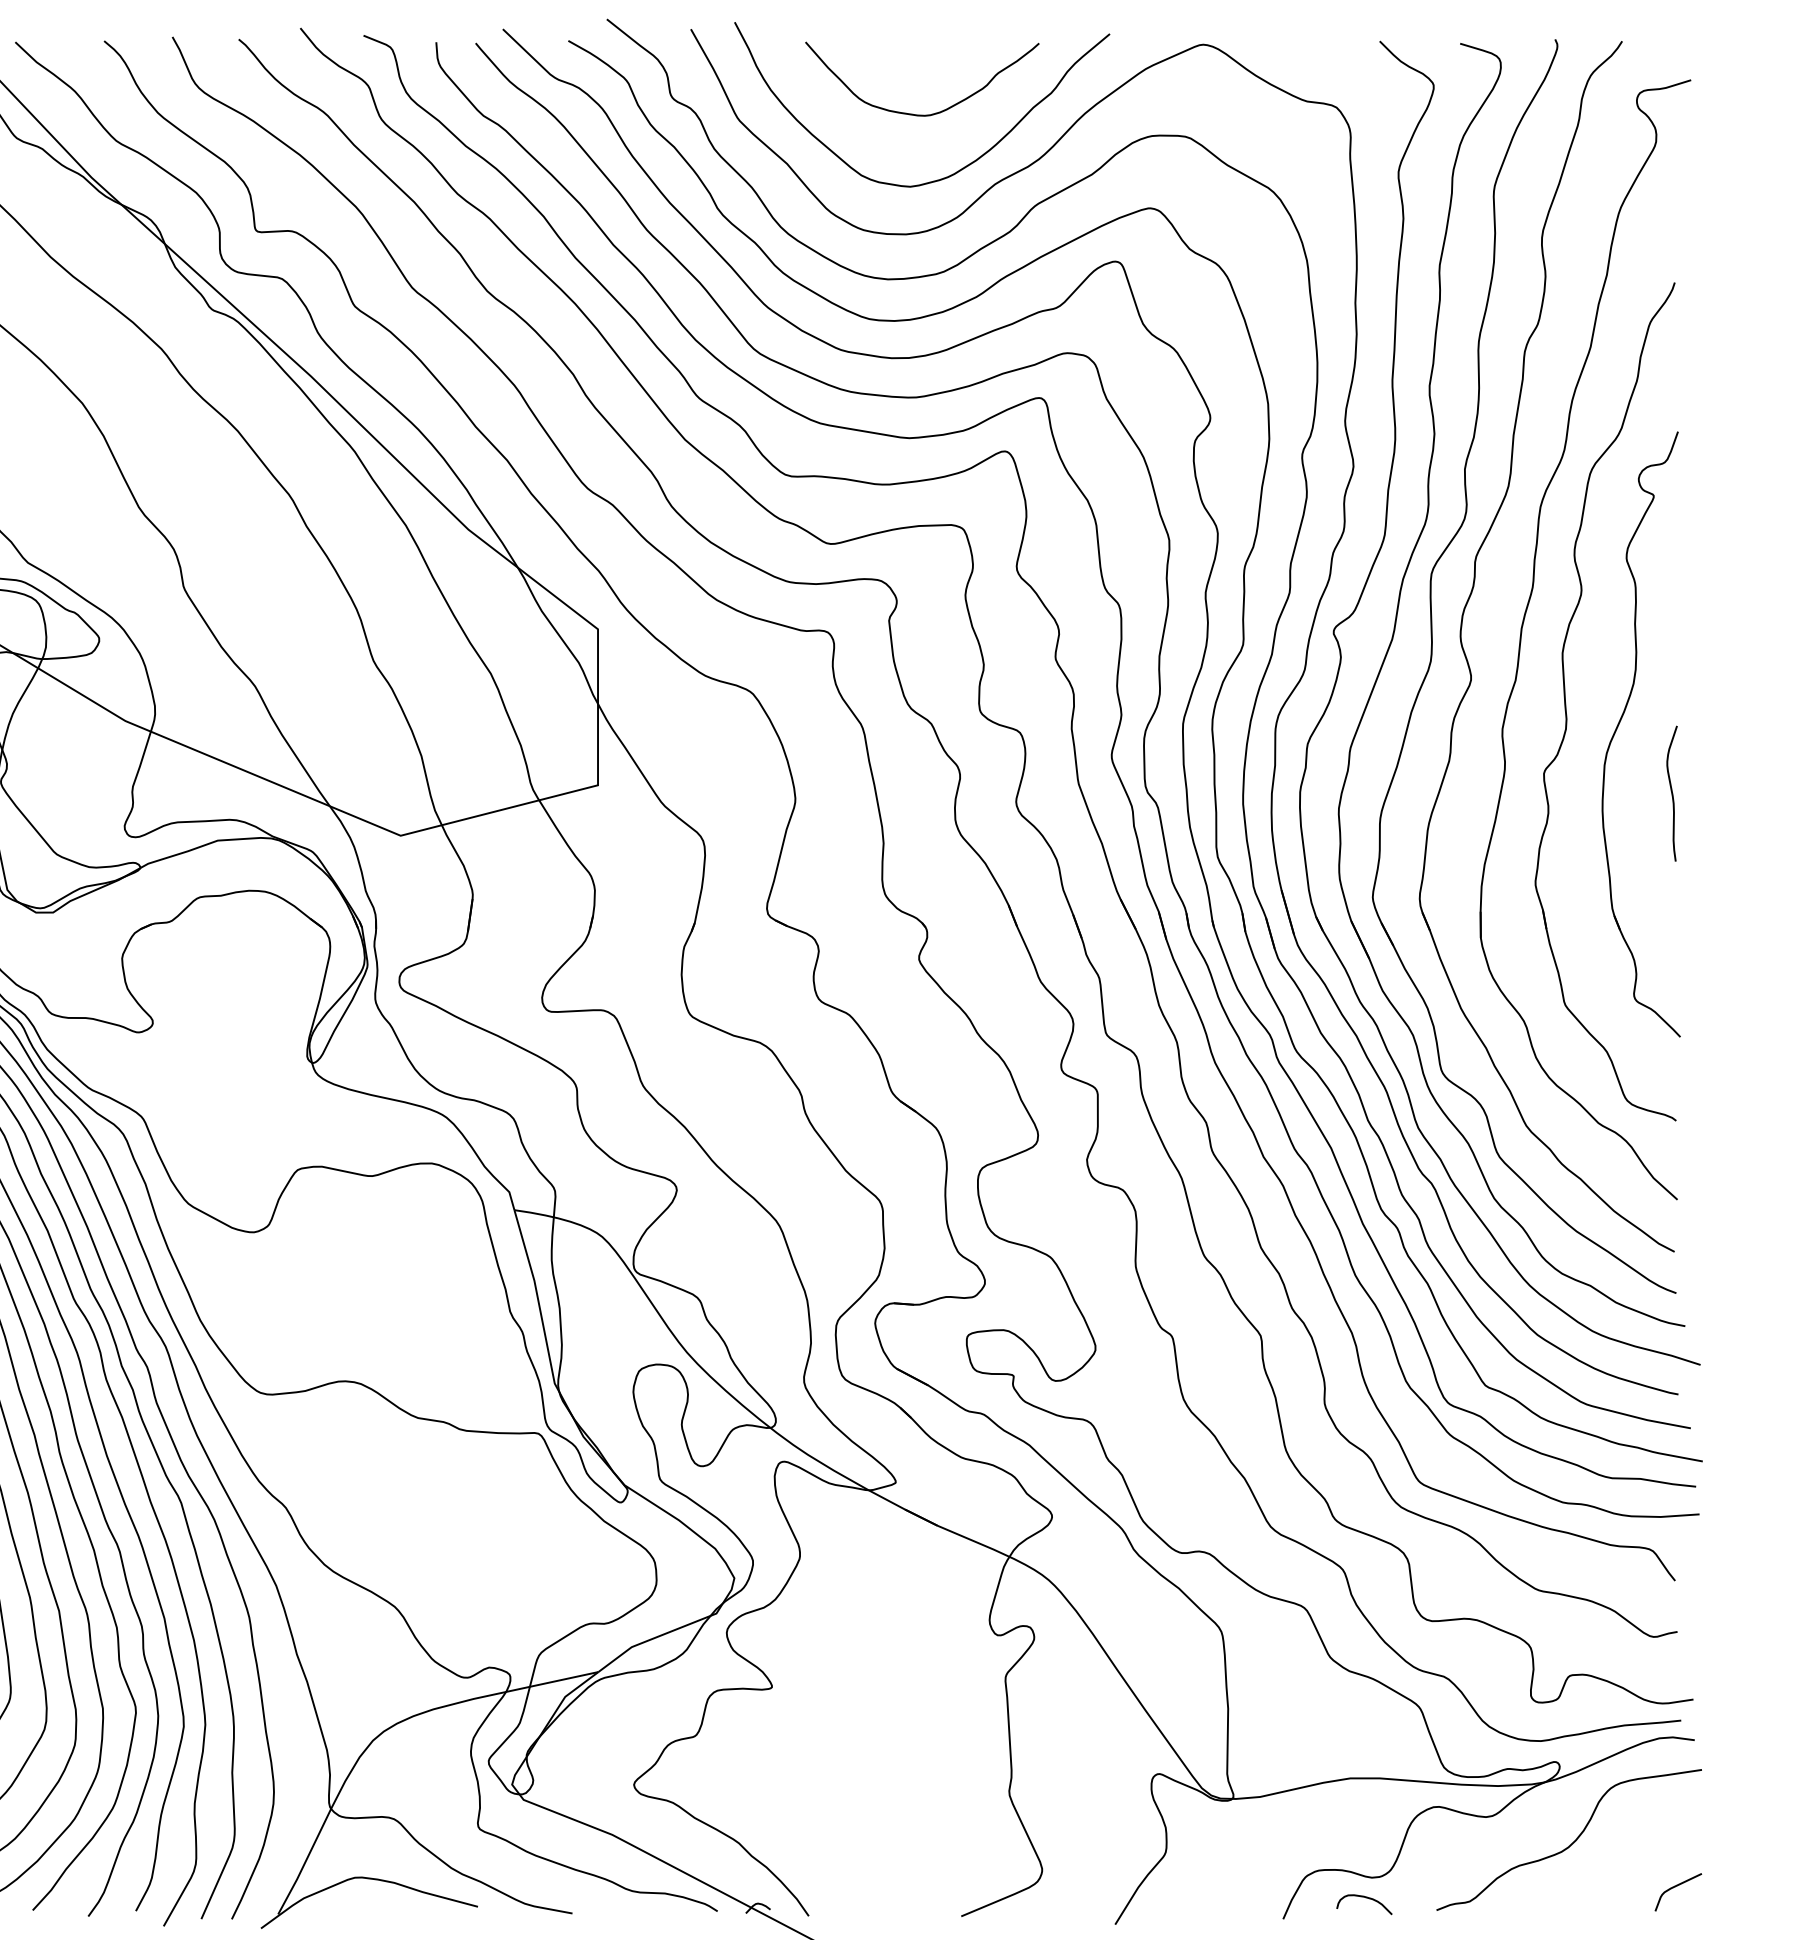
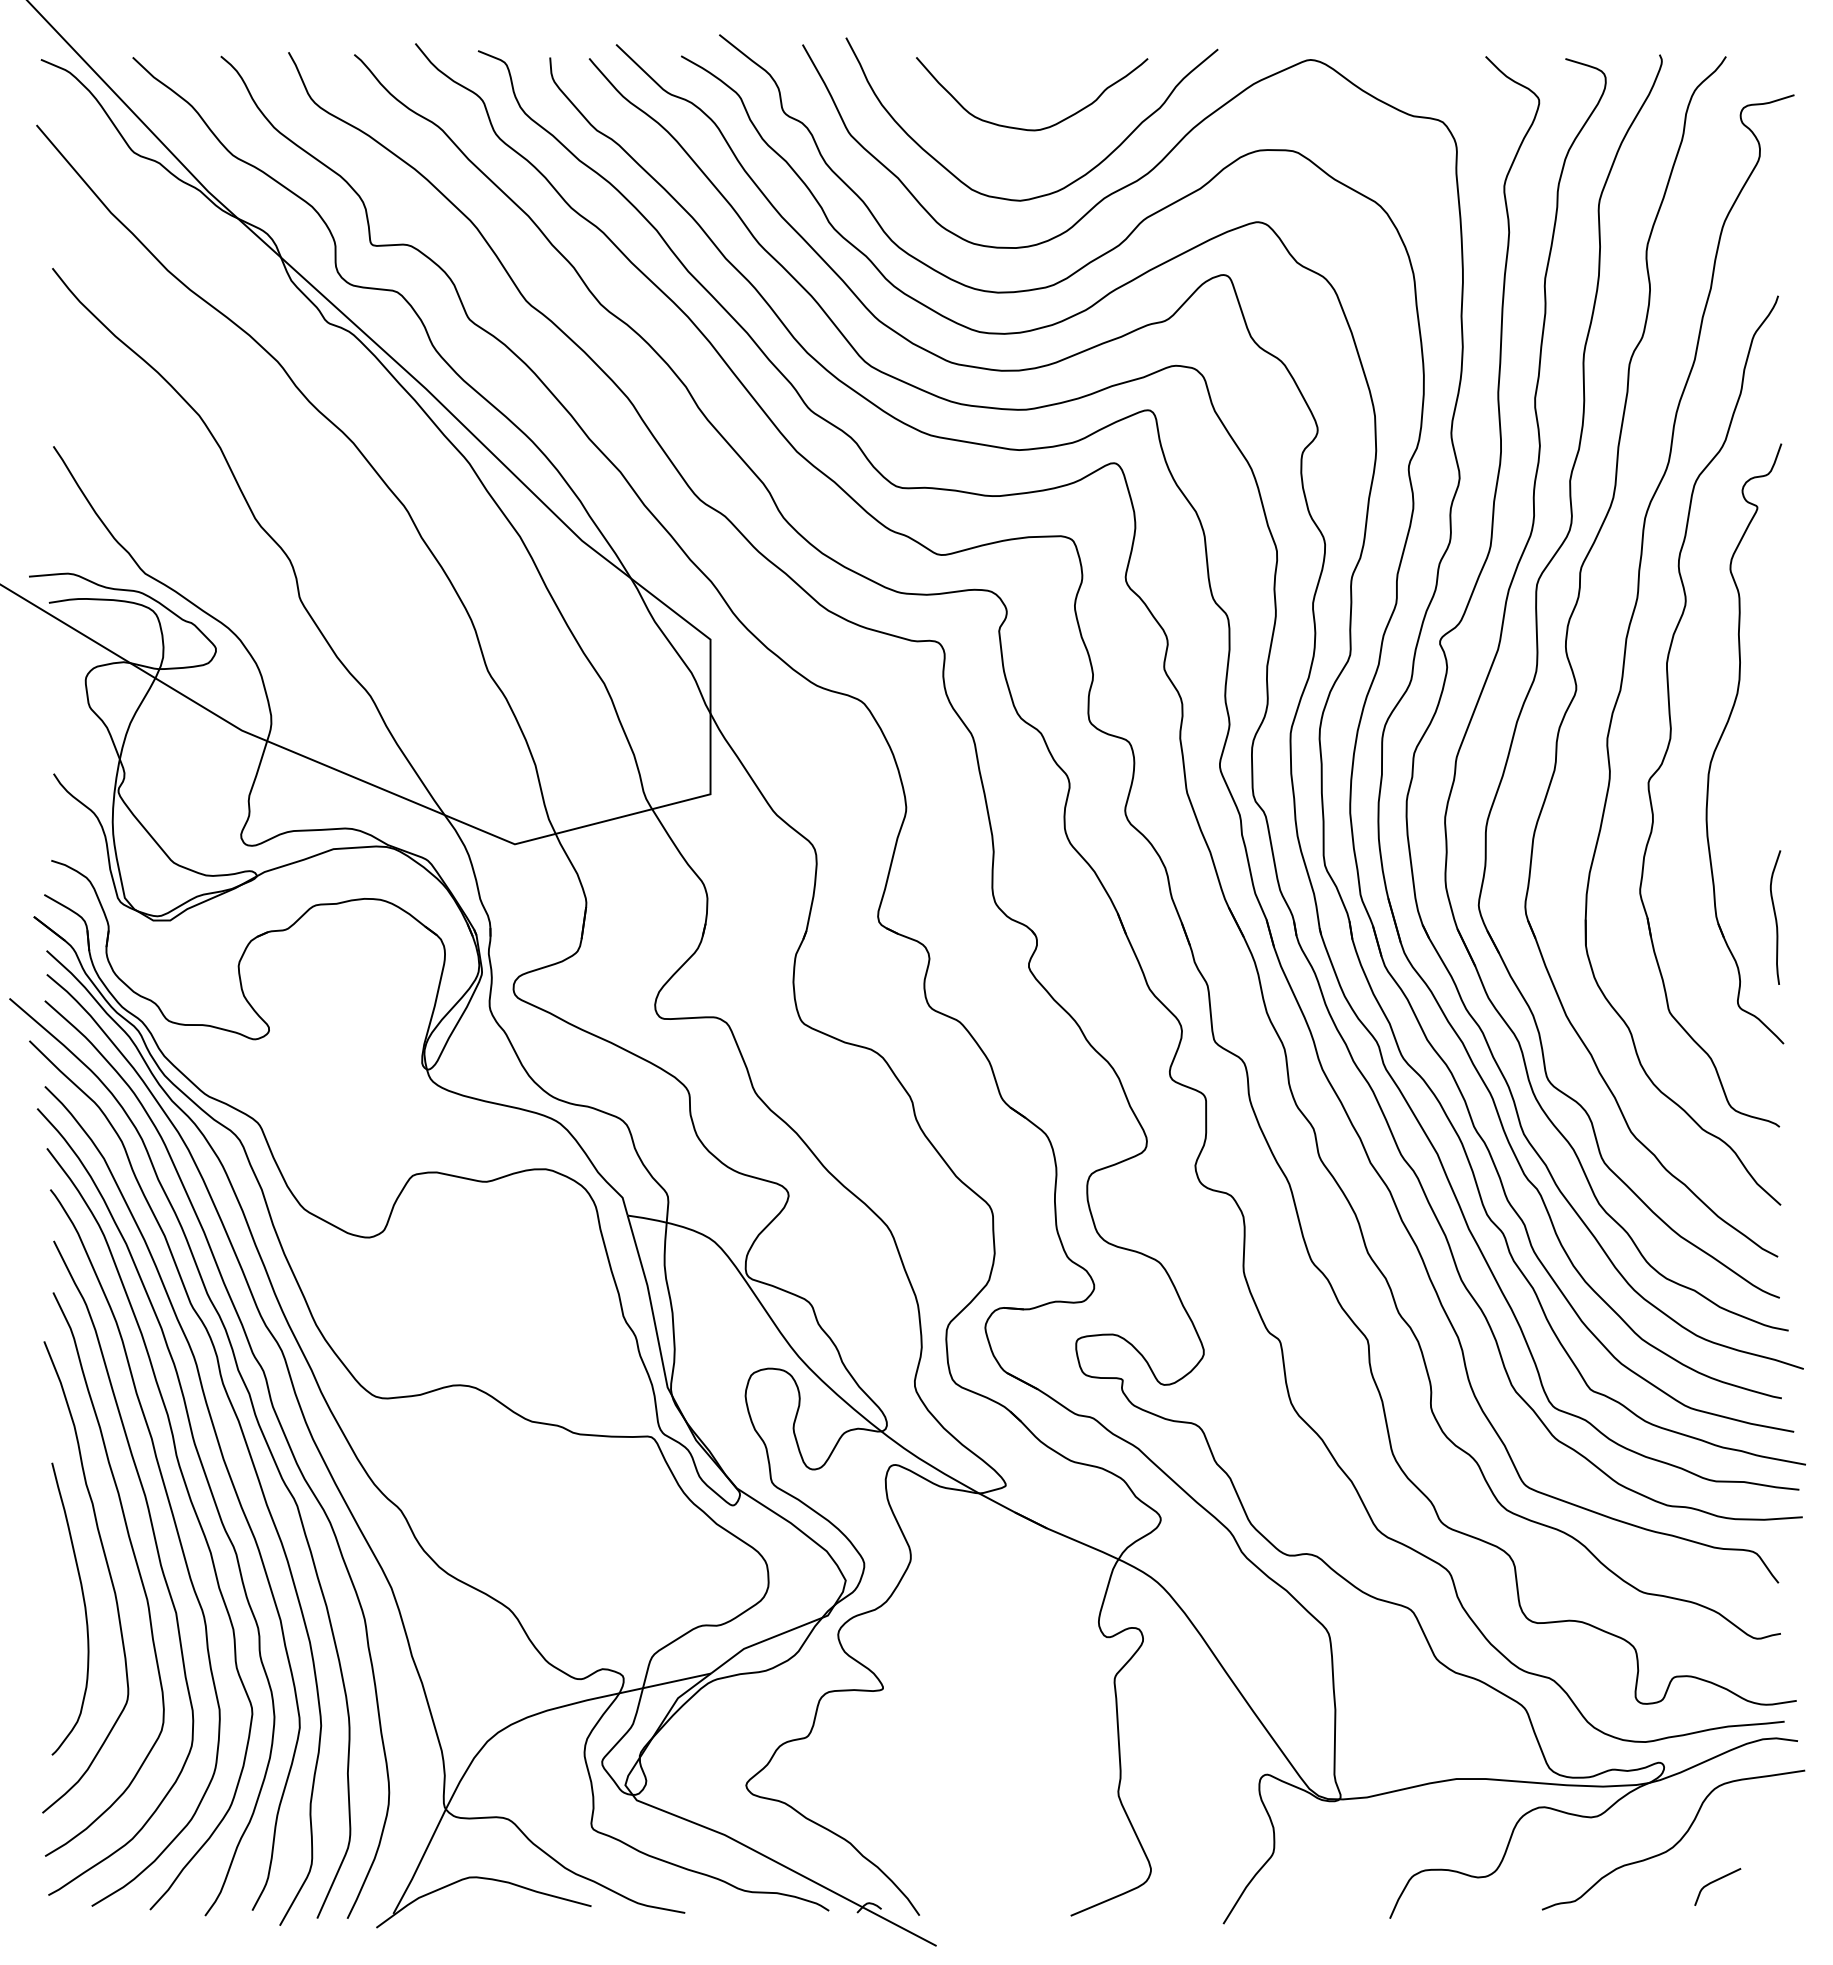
curve: (1672, 793) -> (1775, 917), moved
curve: (1675, 1887) -> (1714, 1882), moved
curve: (1367, 1898) -> (1473, 1898), removed

